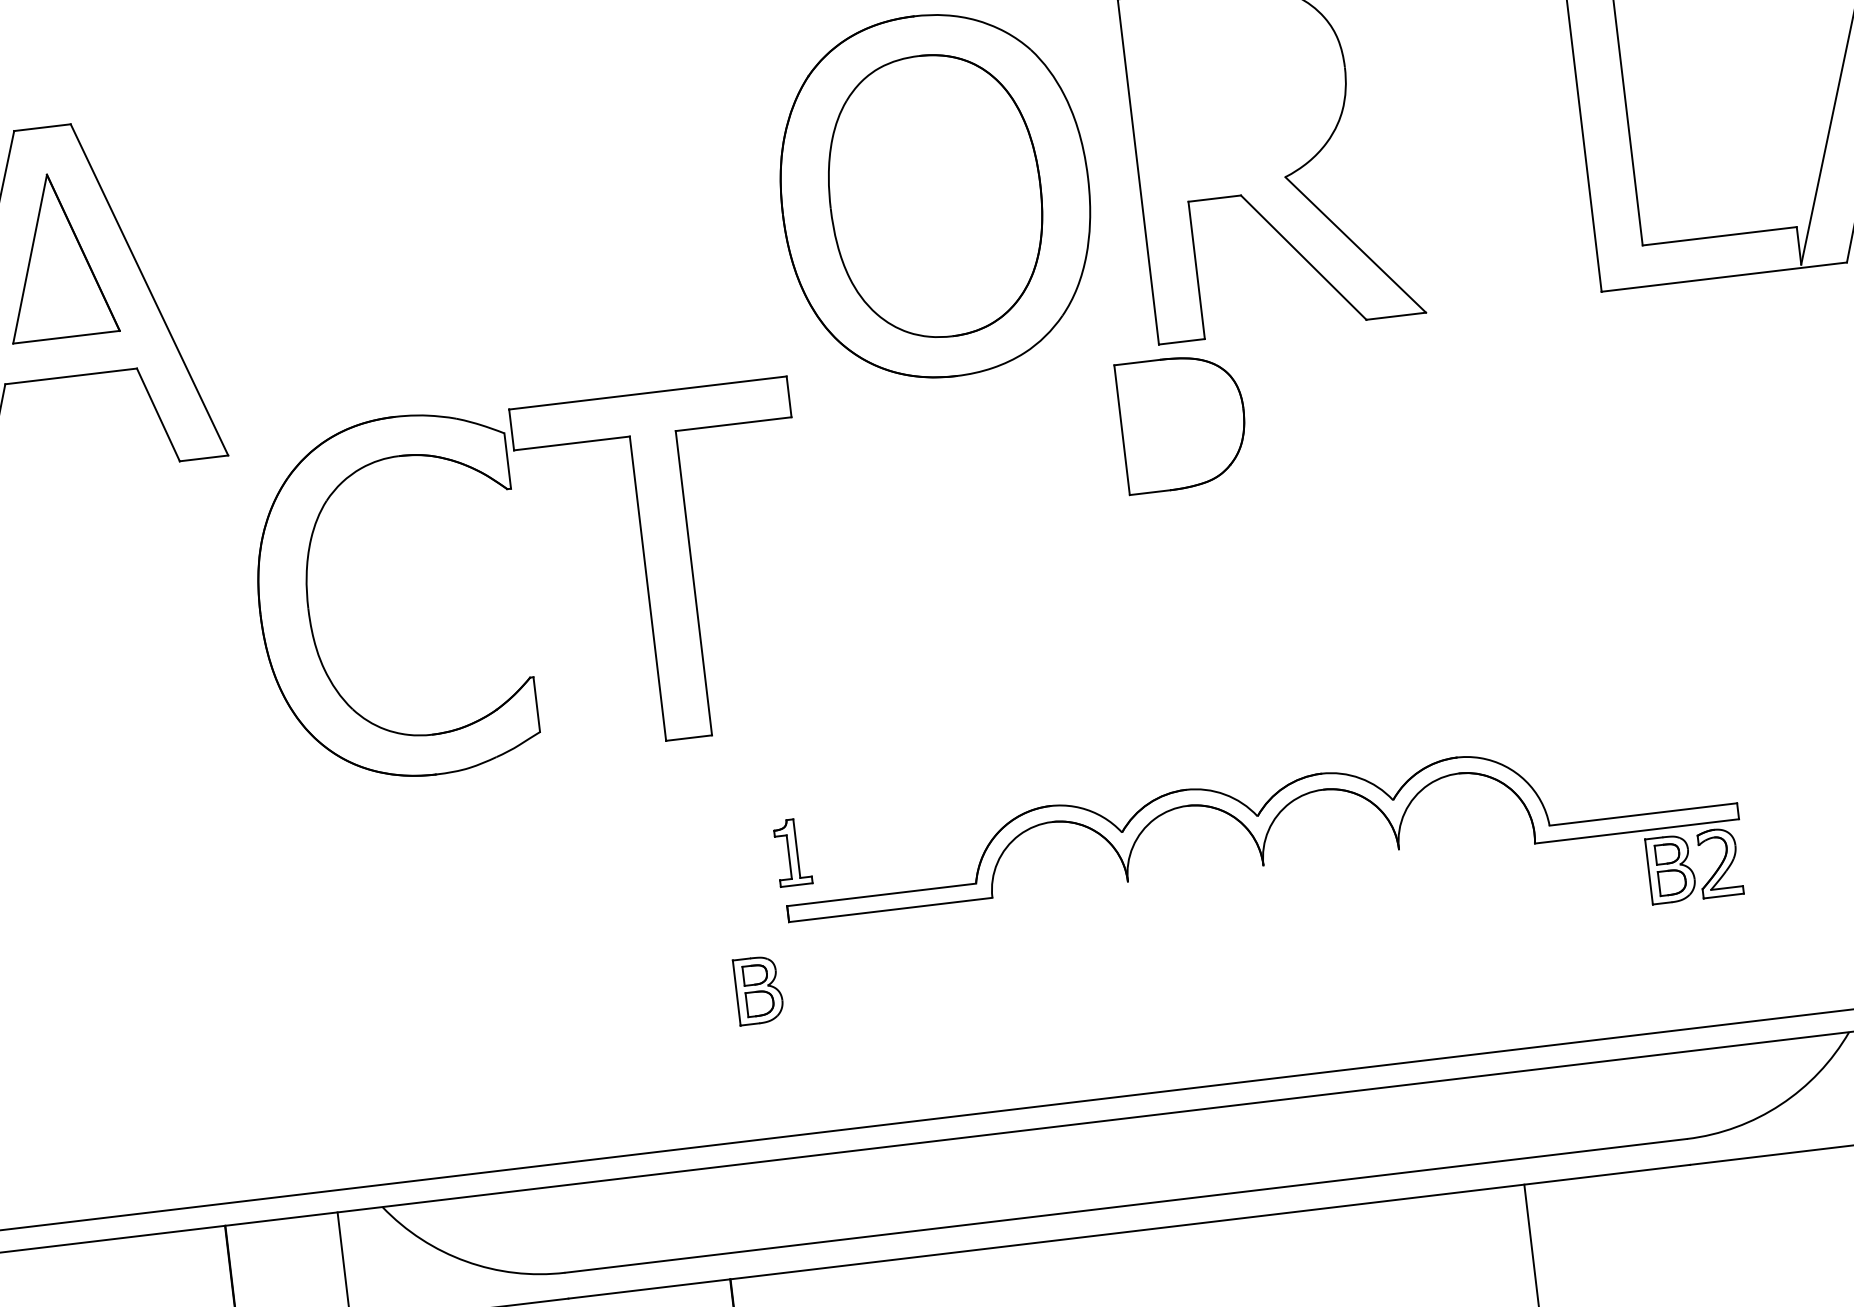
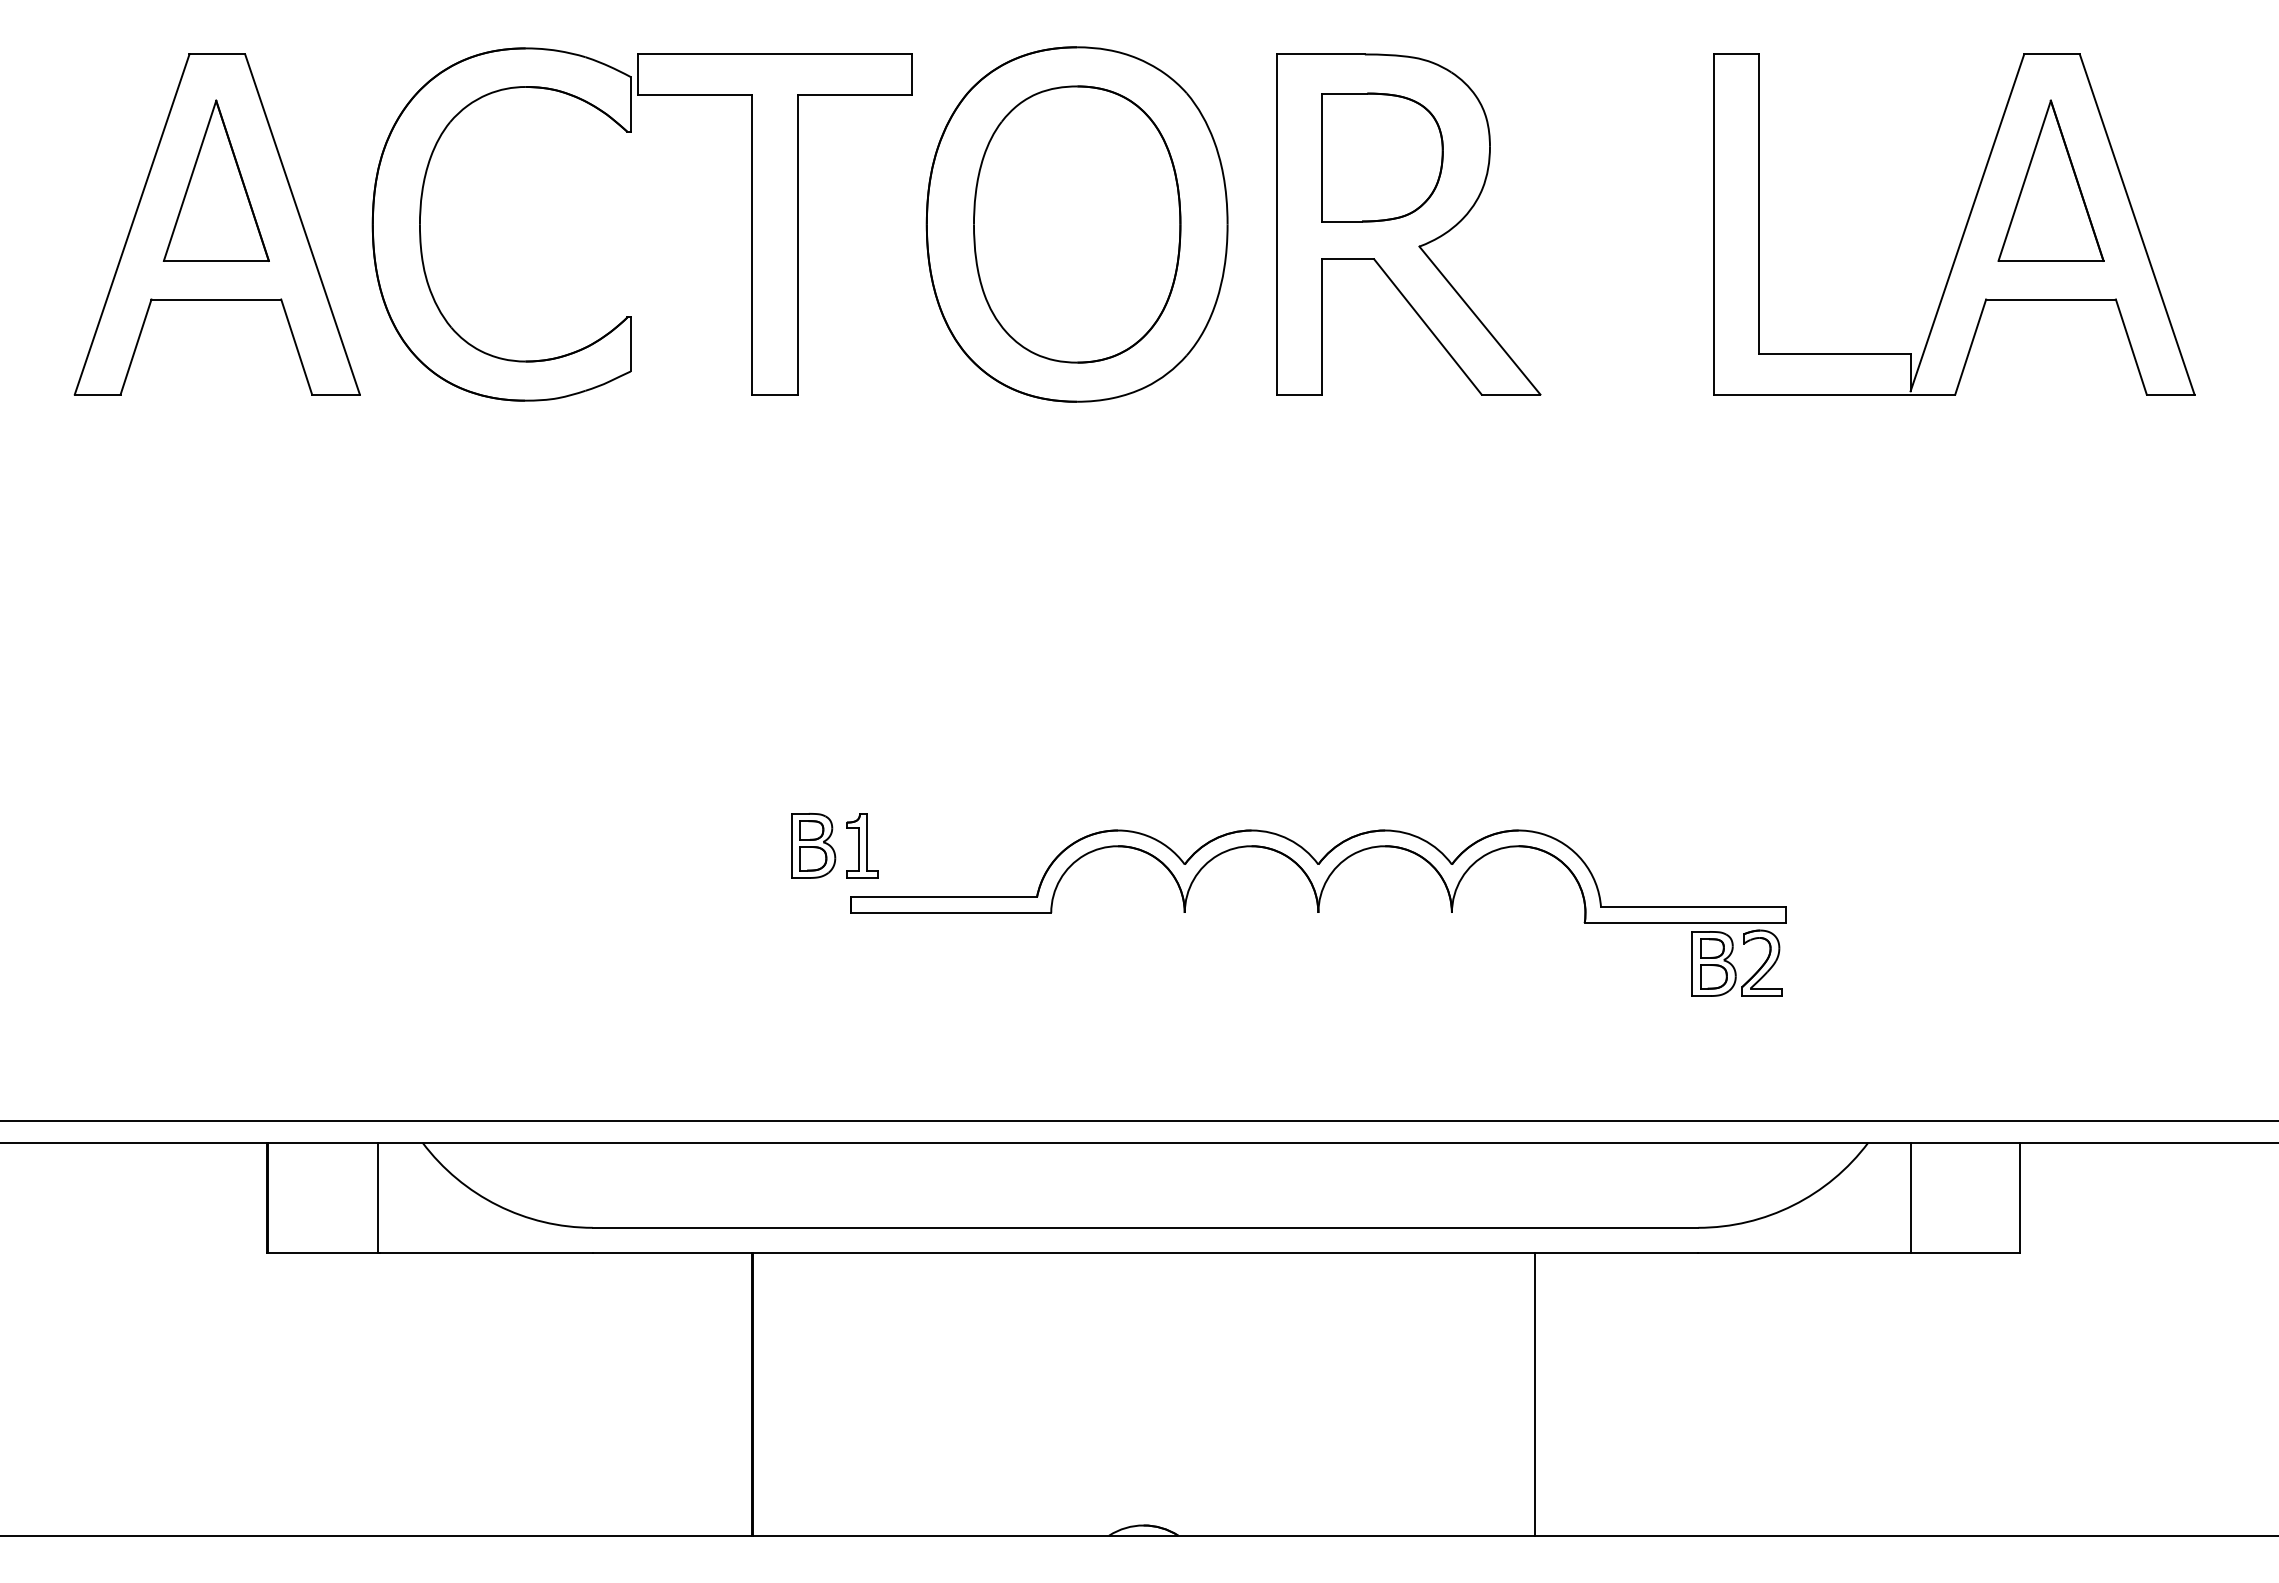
part: (1183, 422) -> (1382, 157), moved
part: (511, 489) -> (631, 132), moved
part: (758, 990) -> (813, 845), moved

